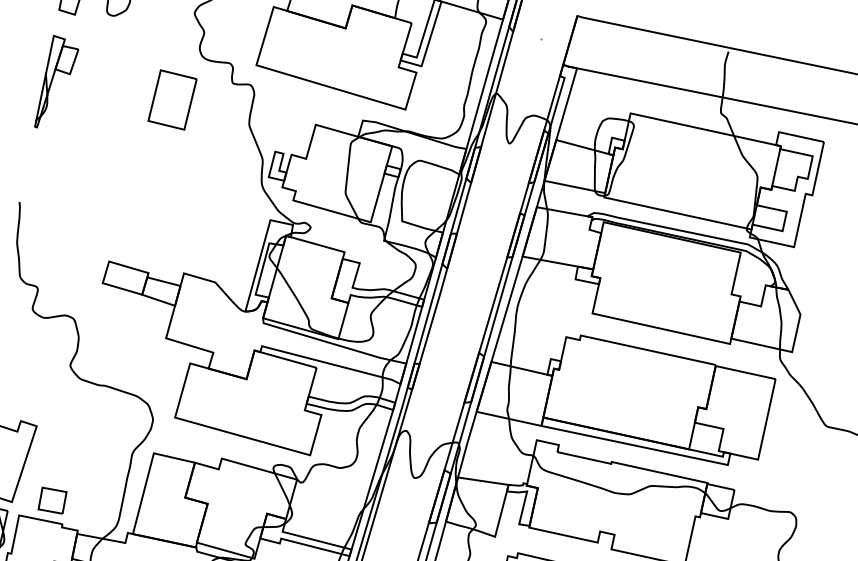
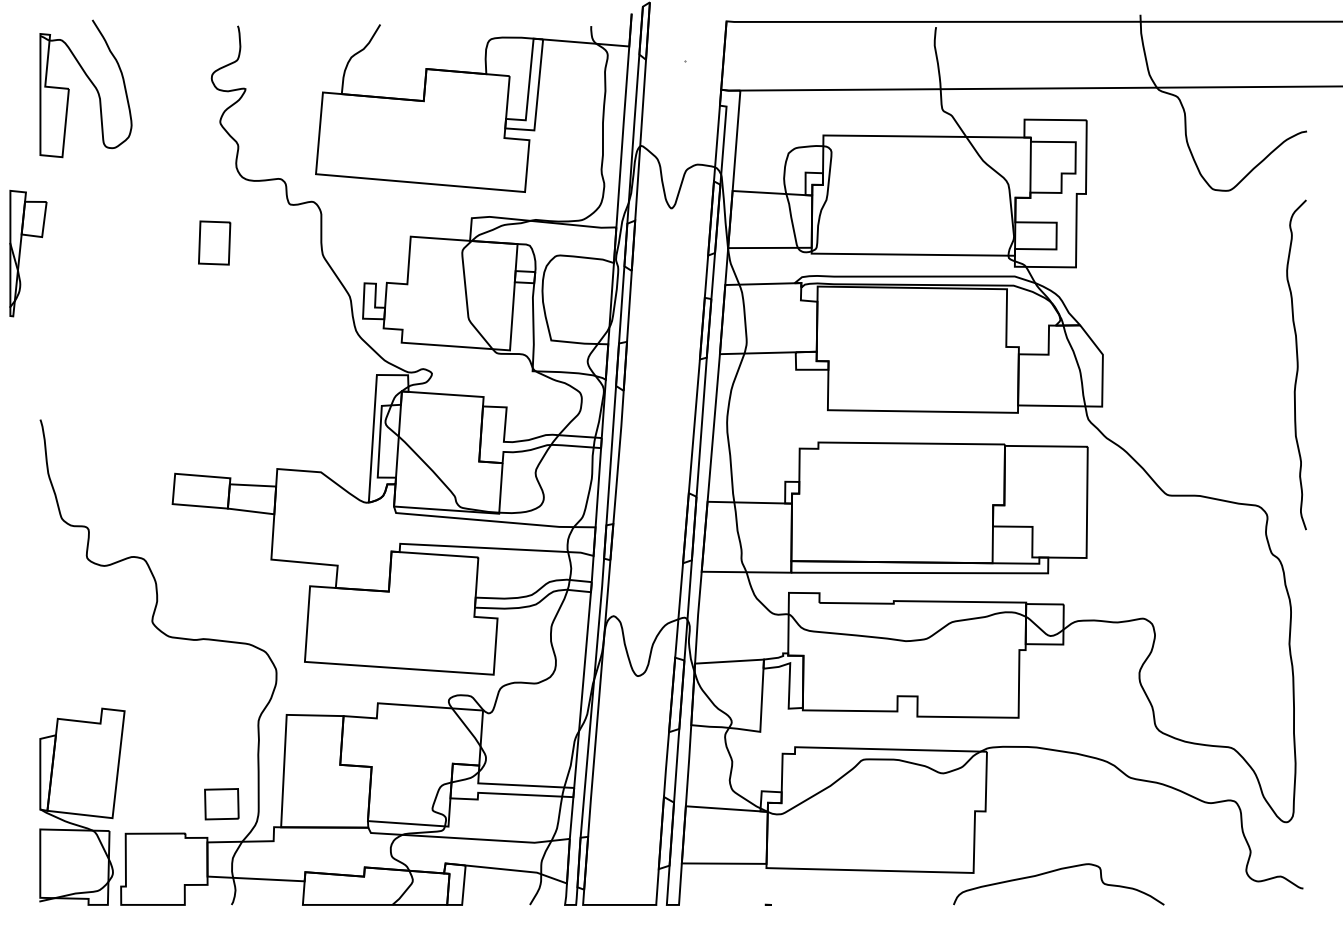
part: (51, 82) -> (20, 253), moved
part: (172, 99) -> (214, 242), size x0.6
part: (52, 500) -> (221, 804), moved

